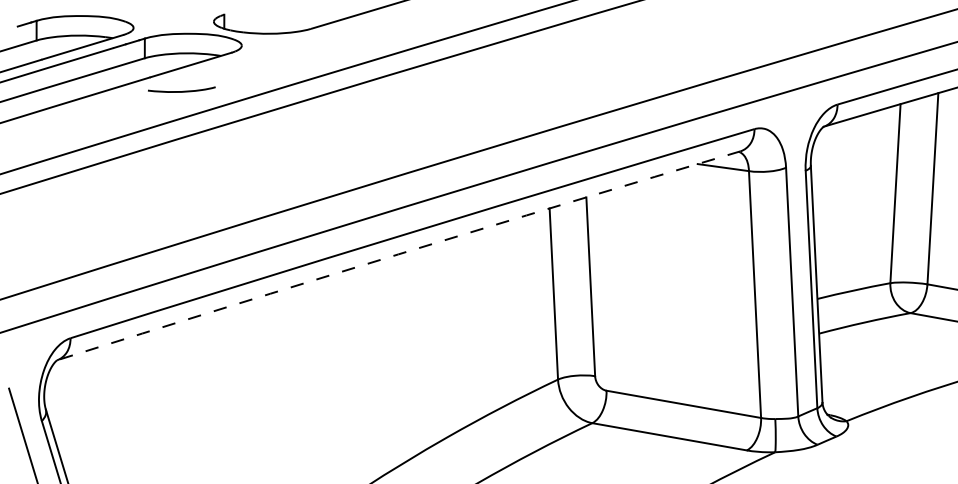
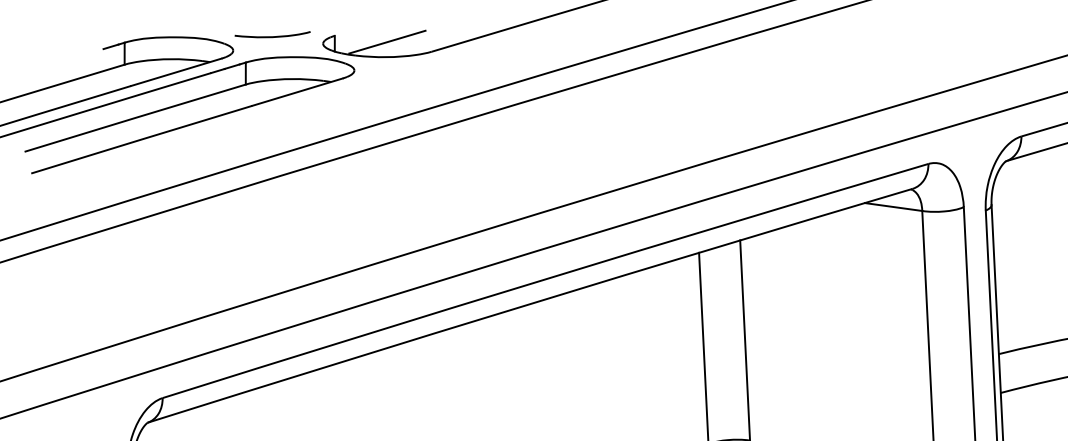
line: (271, 20) -> (387, 42), added
curve: (181, 91) -> (272, 36), moved
arc: (398, 254) -> (529, 304), dashed -> solid

